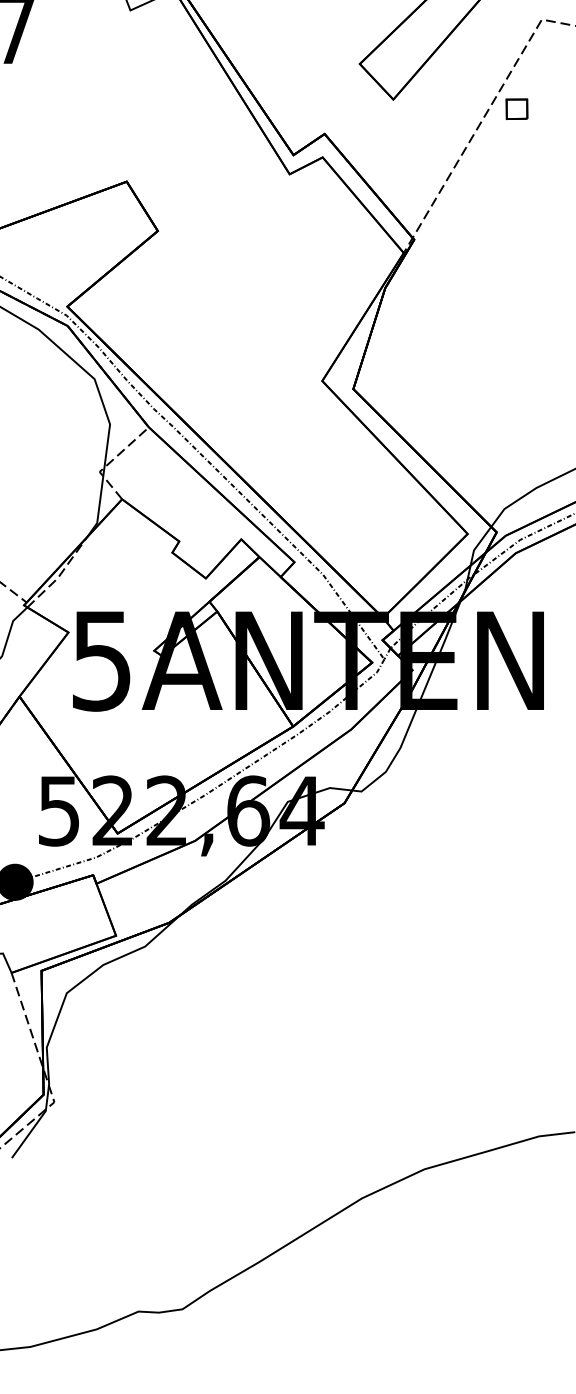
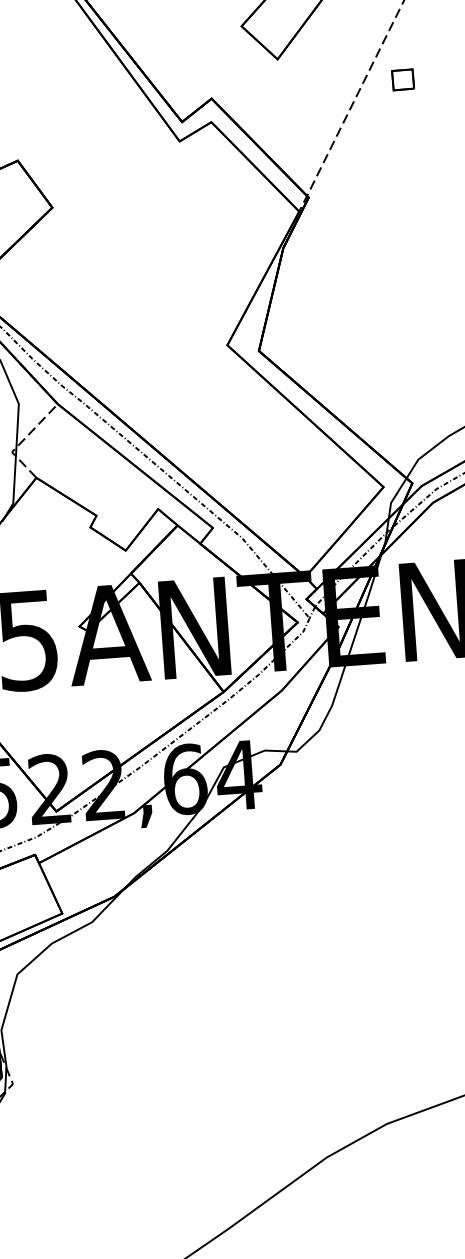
part: (516, 108) -> (402, 79), moved

